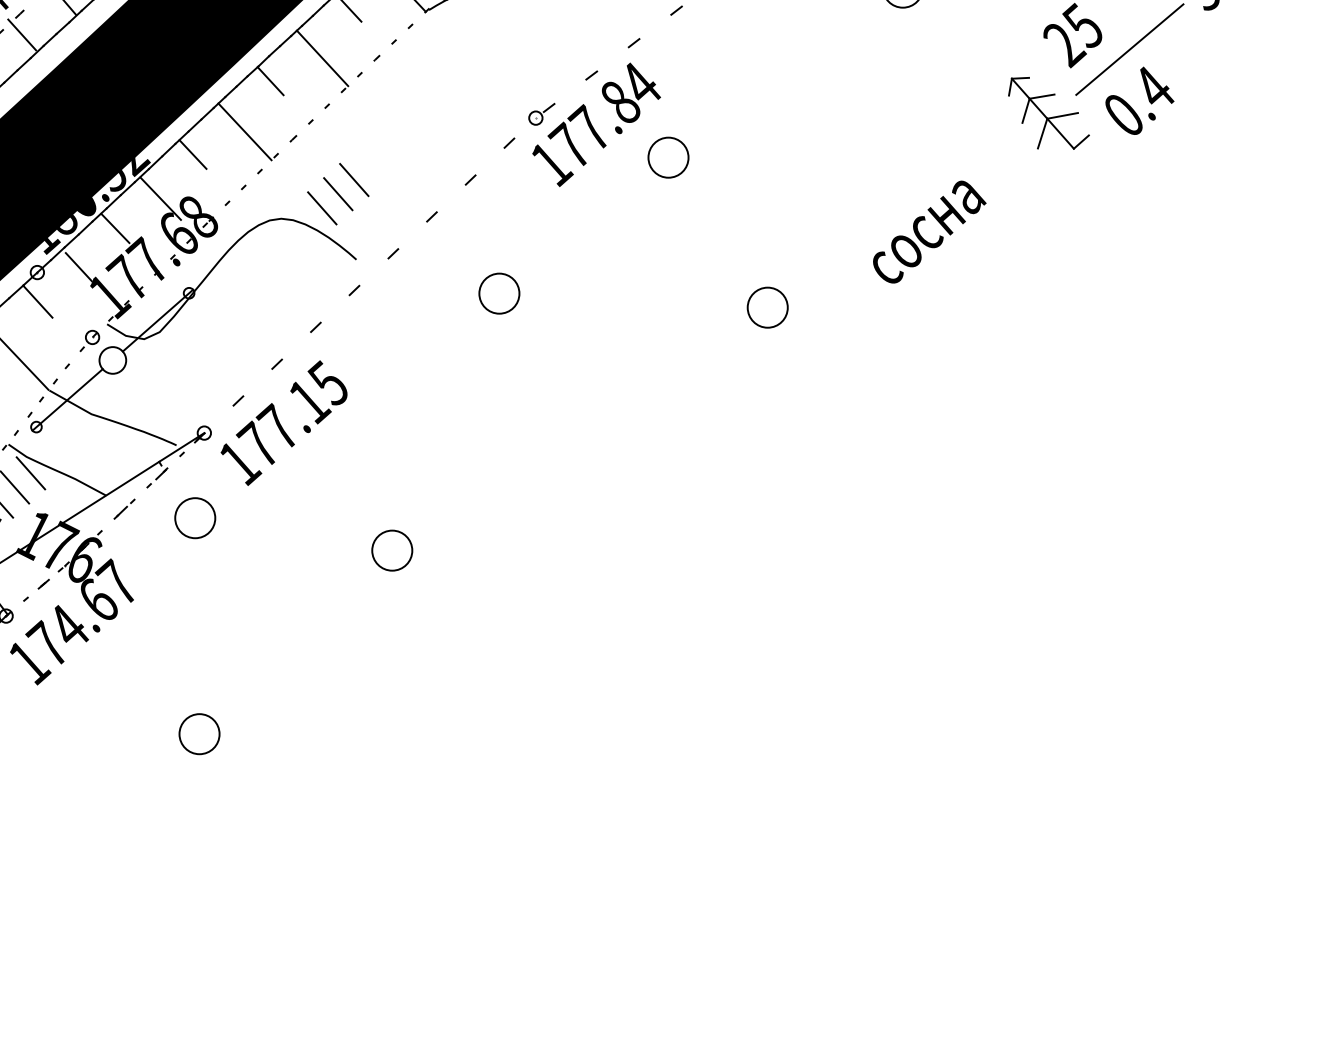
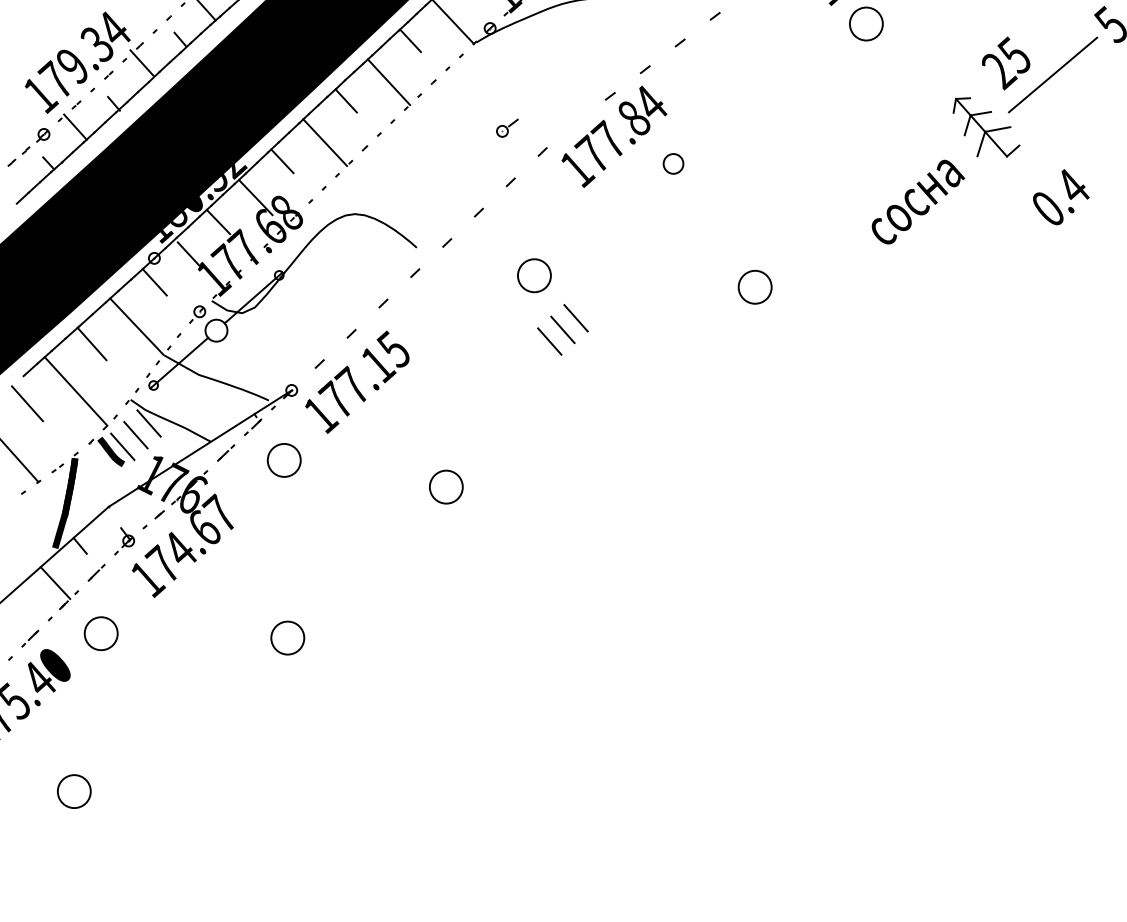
text: (1140, 101) -> (1061, 197), moved
part: (542, 113) -> (507, 127), moved
part: (668, 157) -> (673, 163), size x0.6
part: (337, 193) -> (562, 329), moved
text: (929, 231) -> (918, 201), moved

